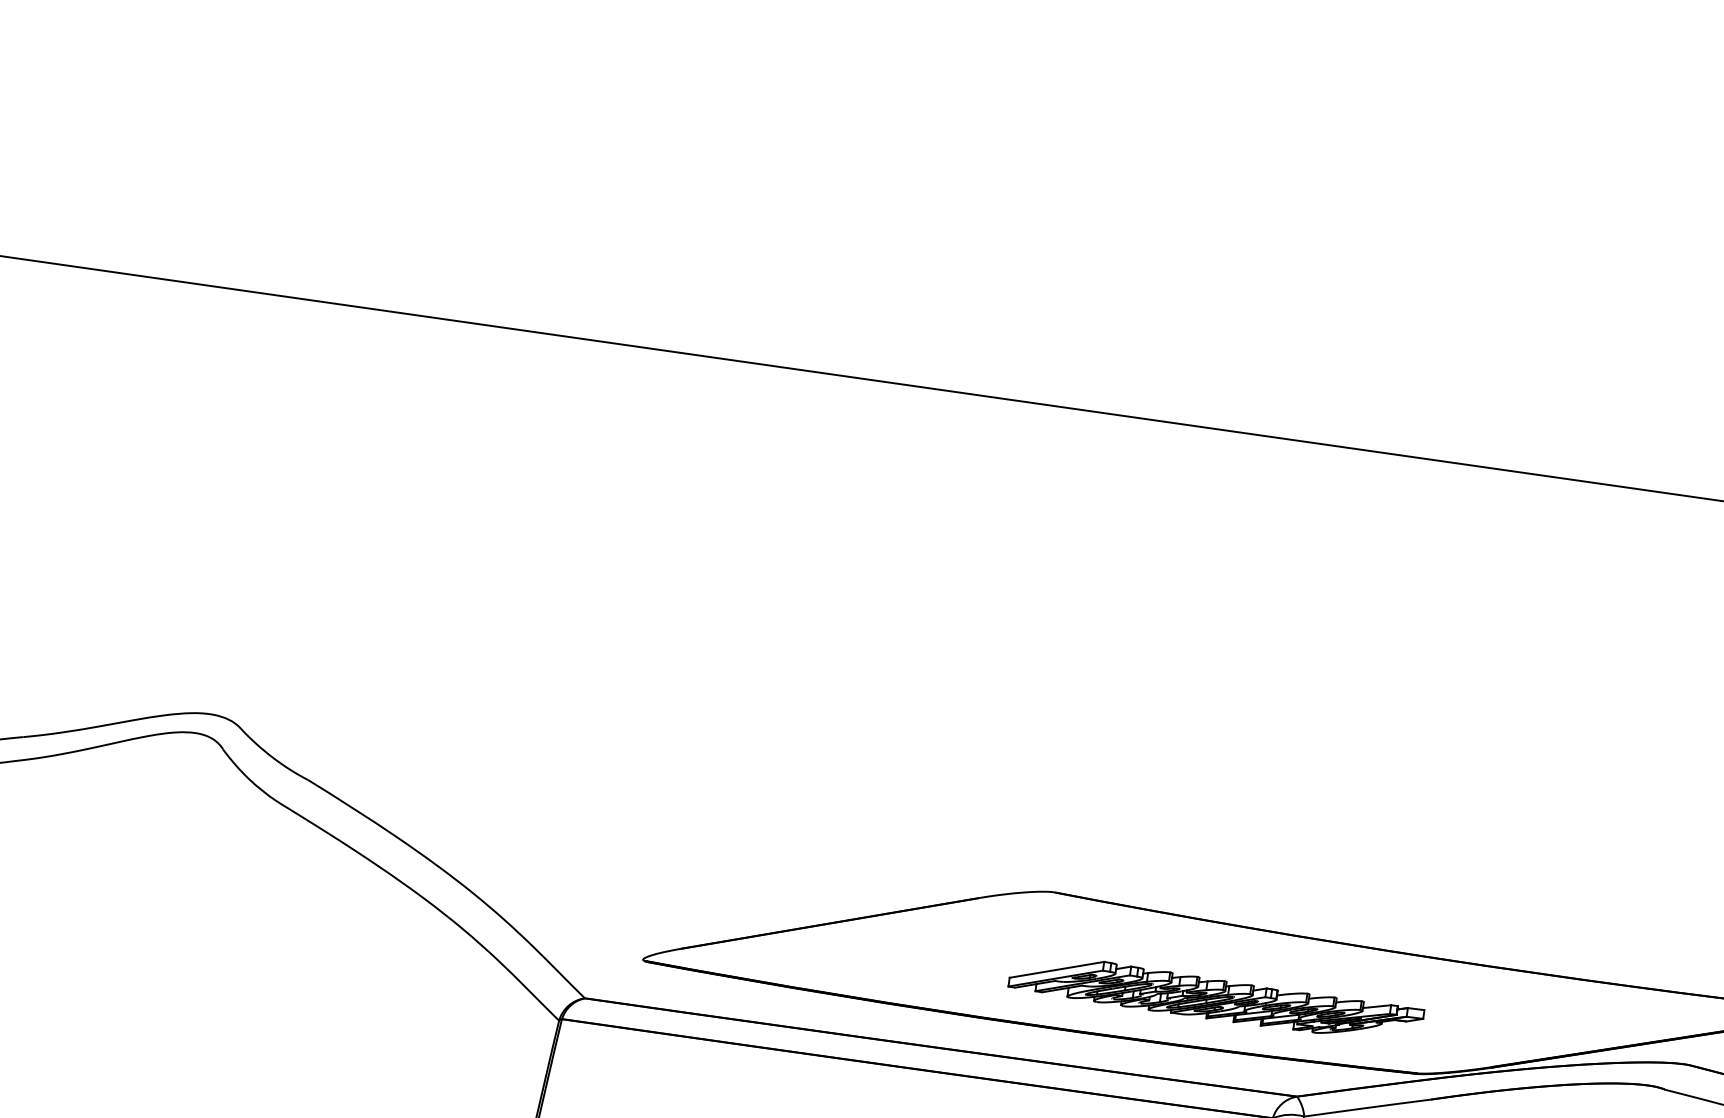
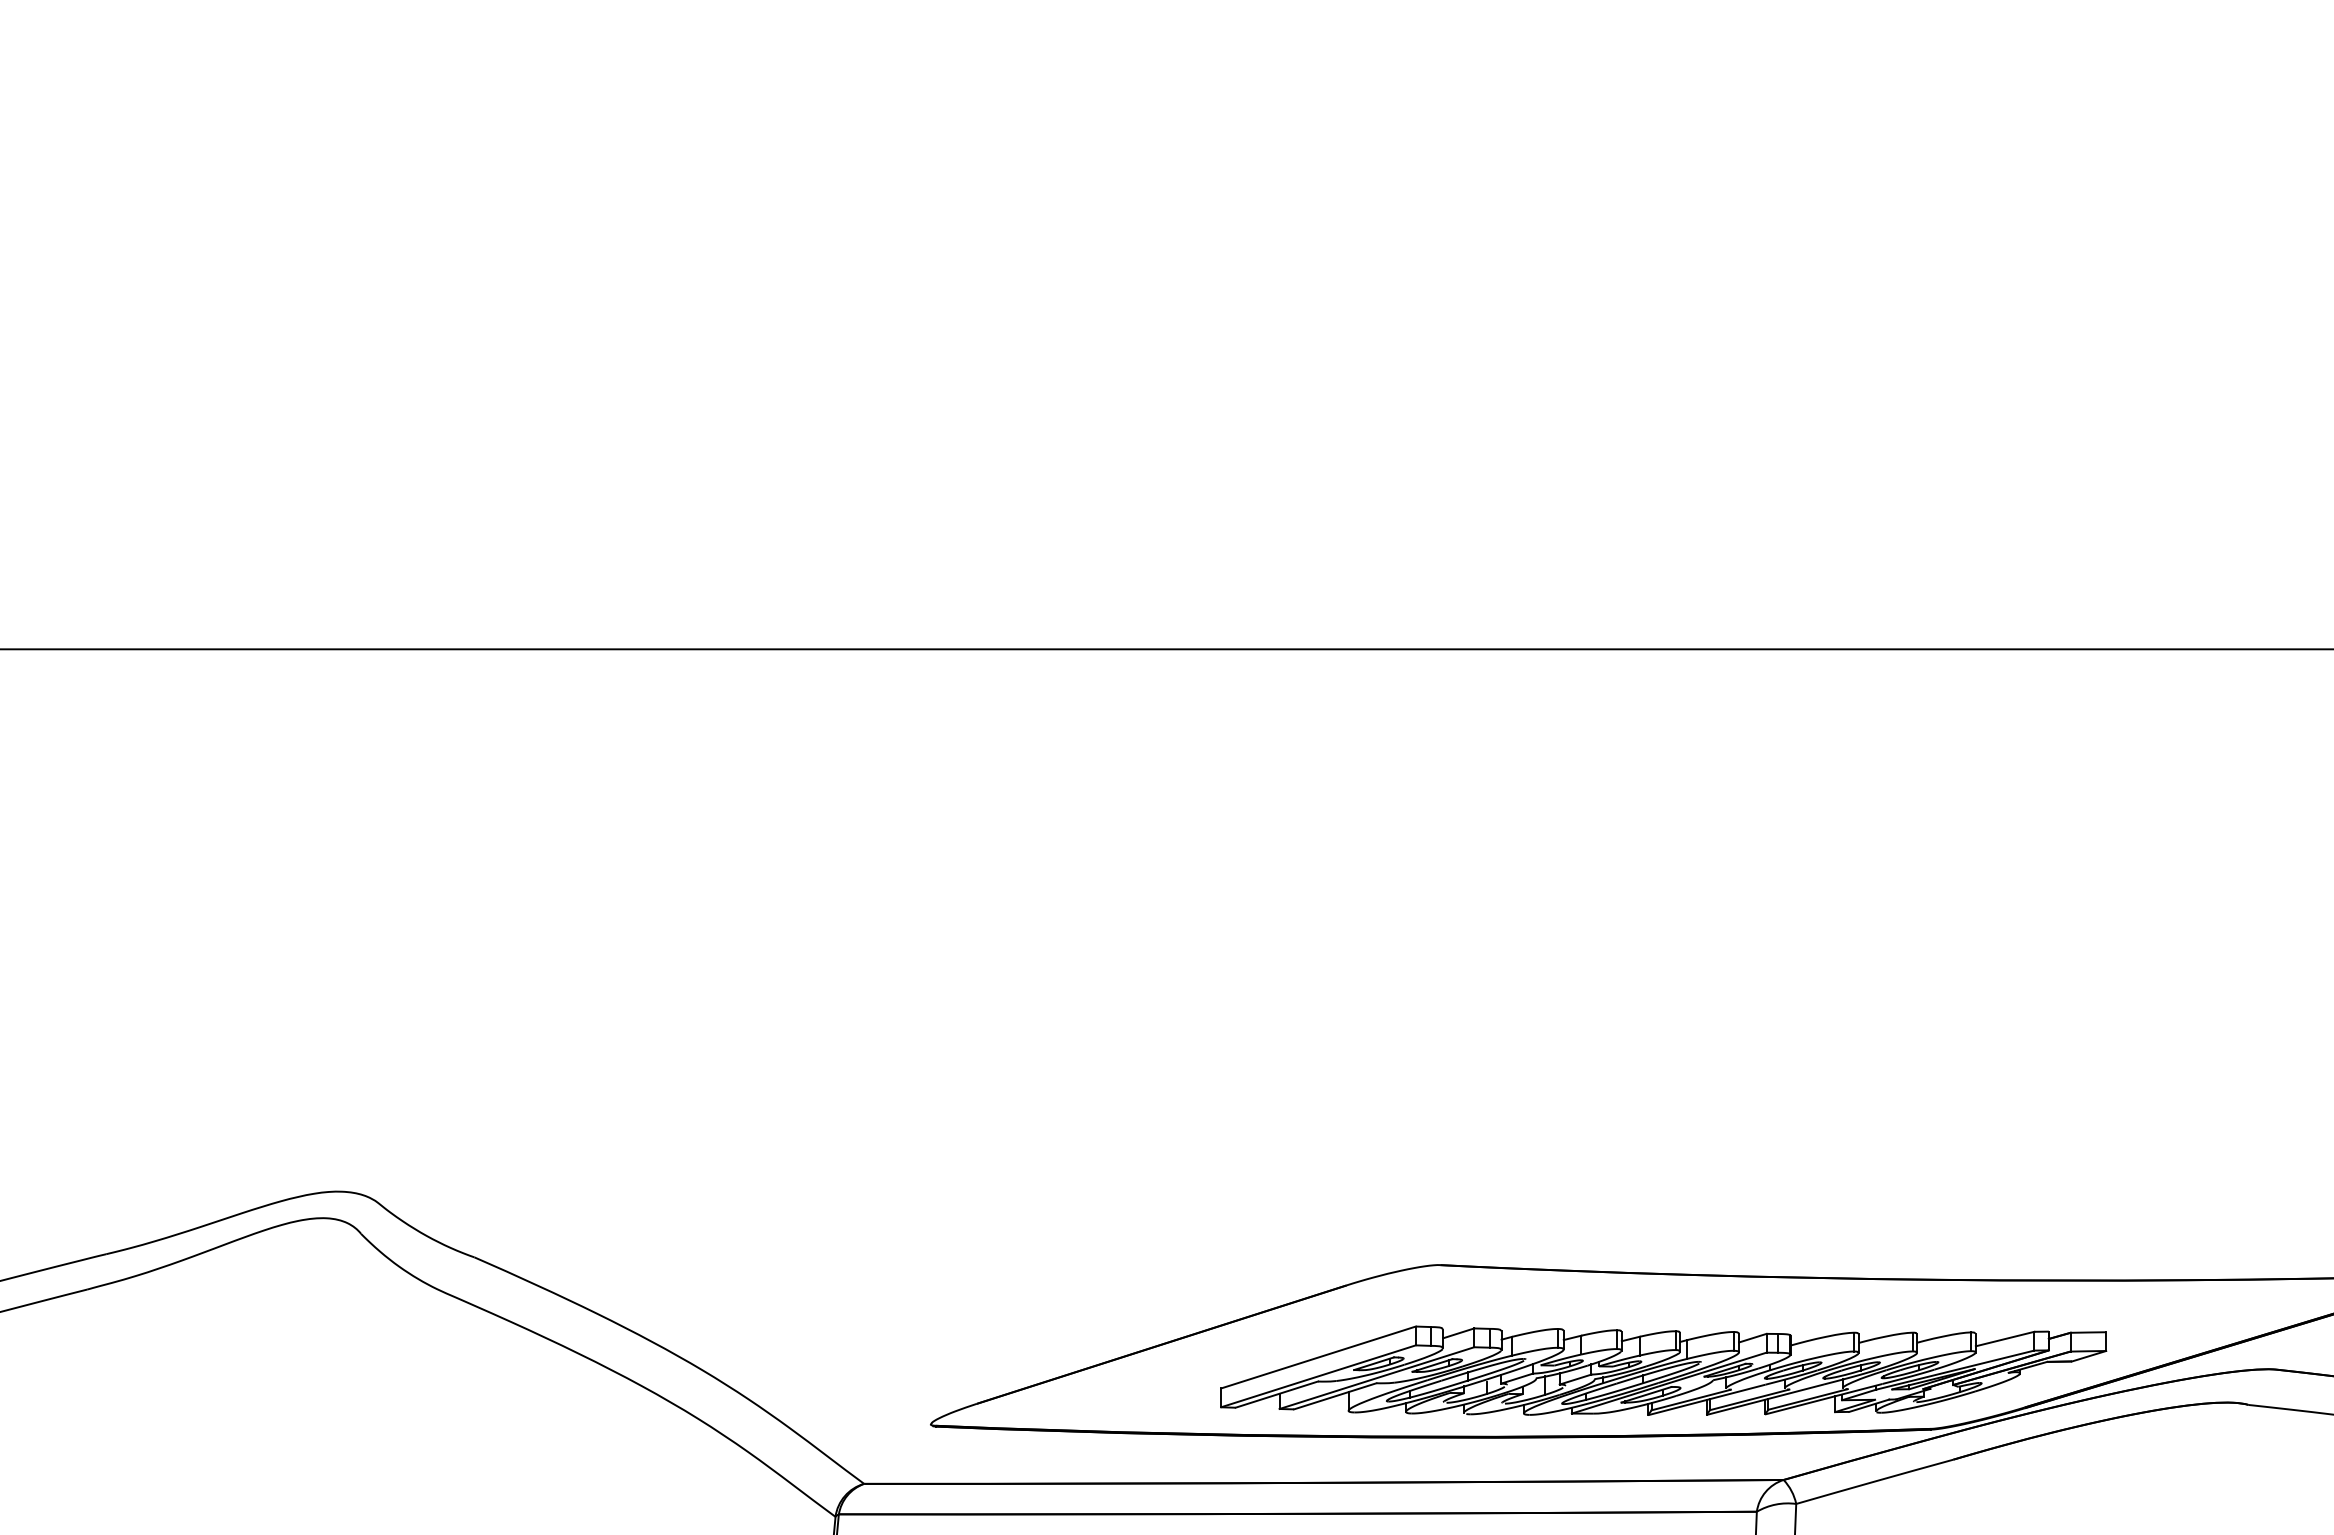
part: (1216, 998) -> (1663, 1370), size x1.67

